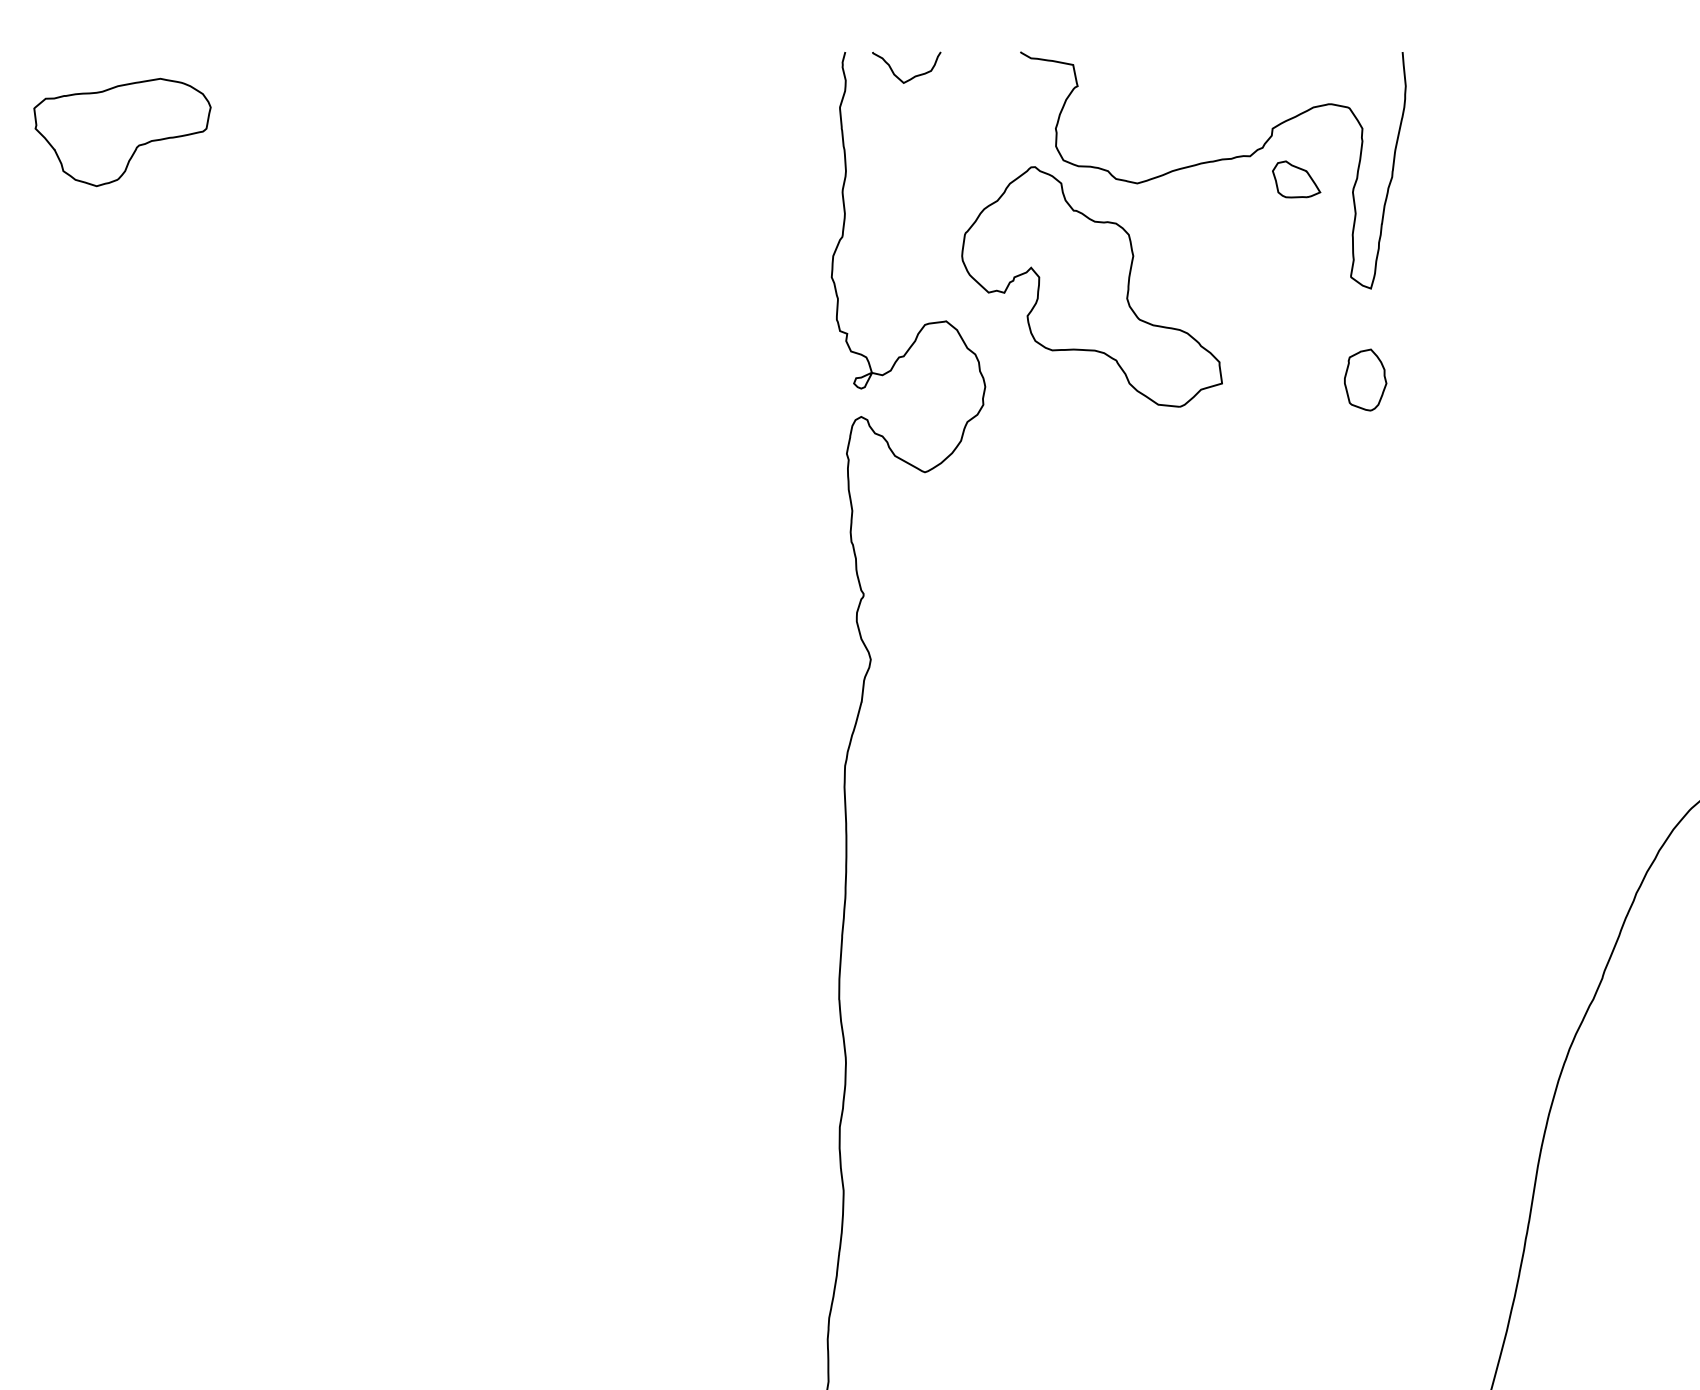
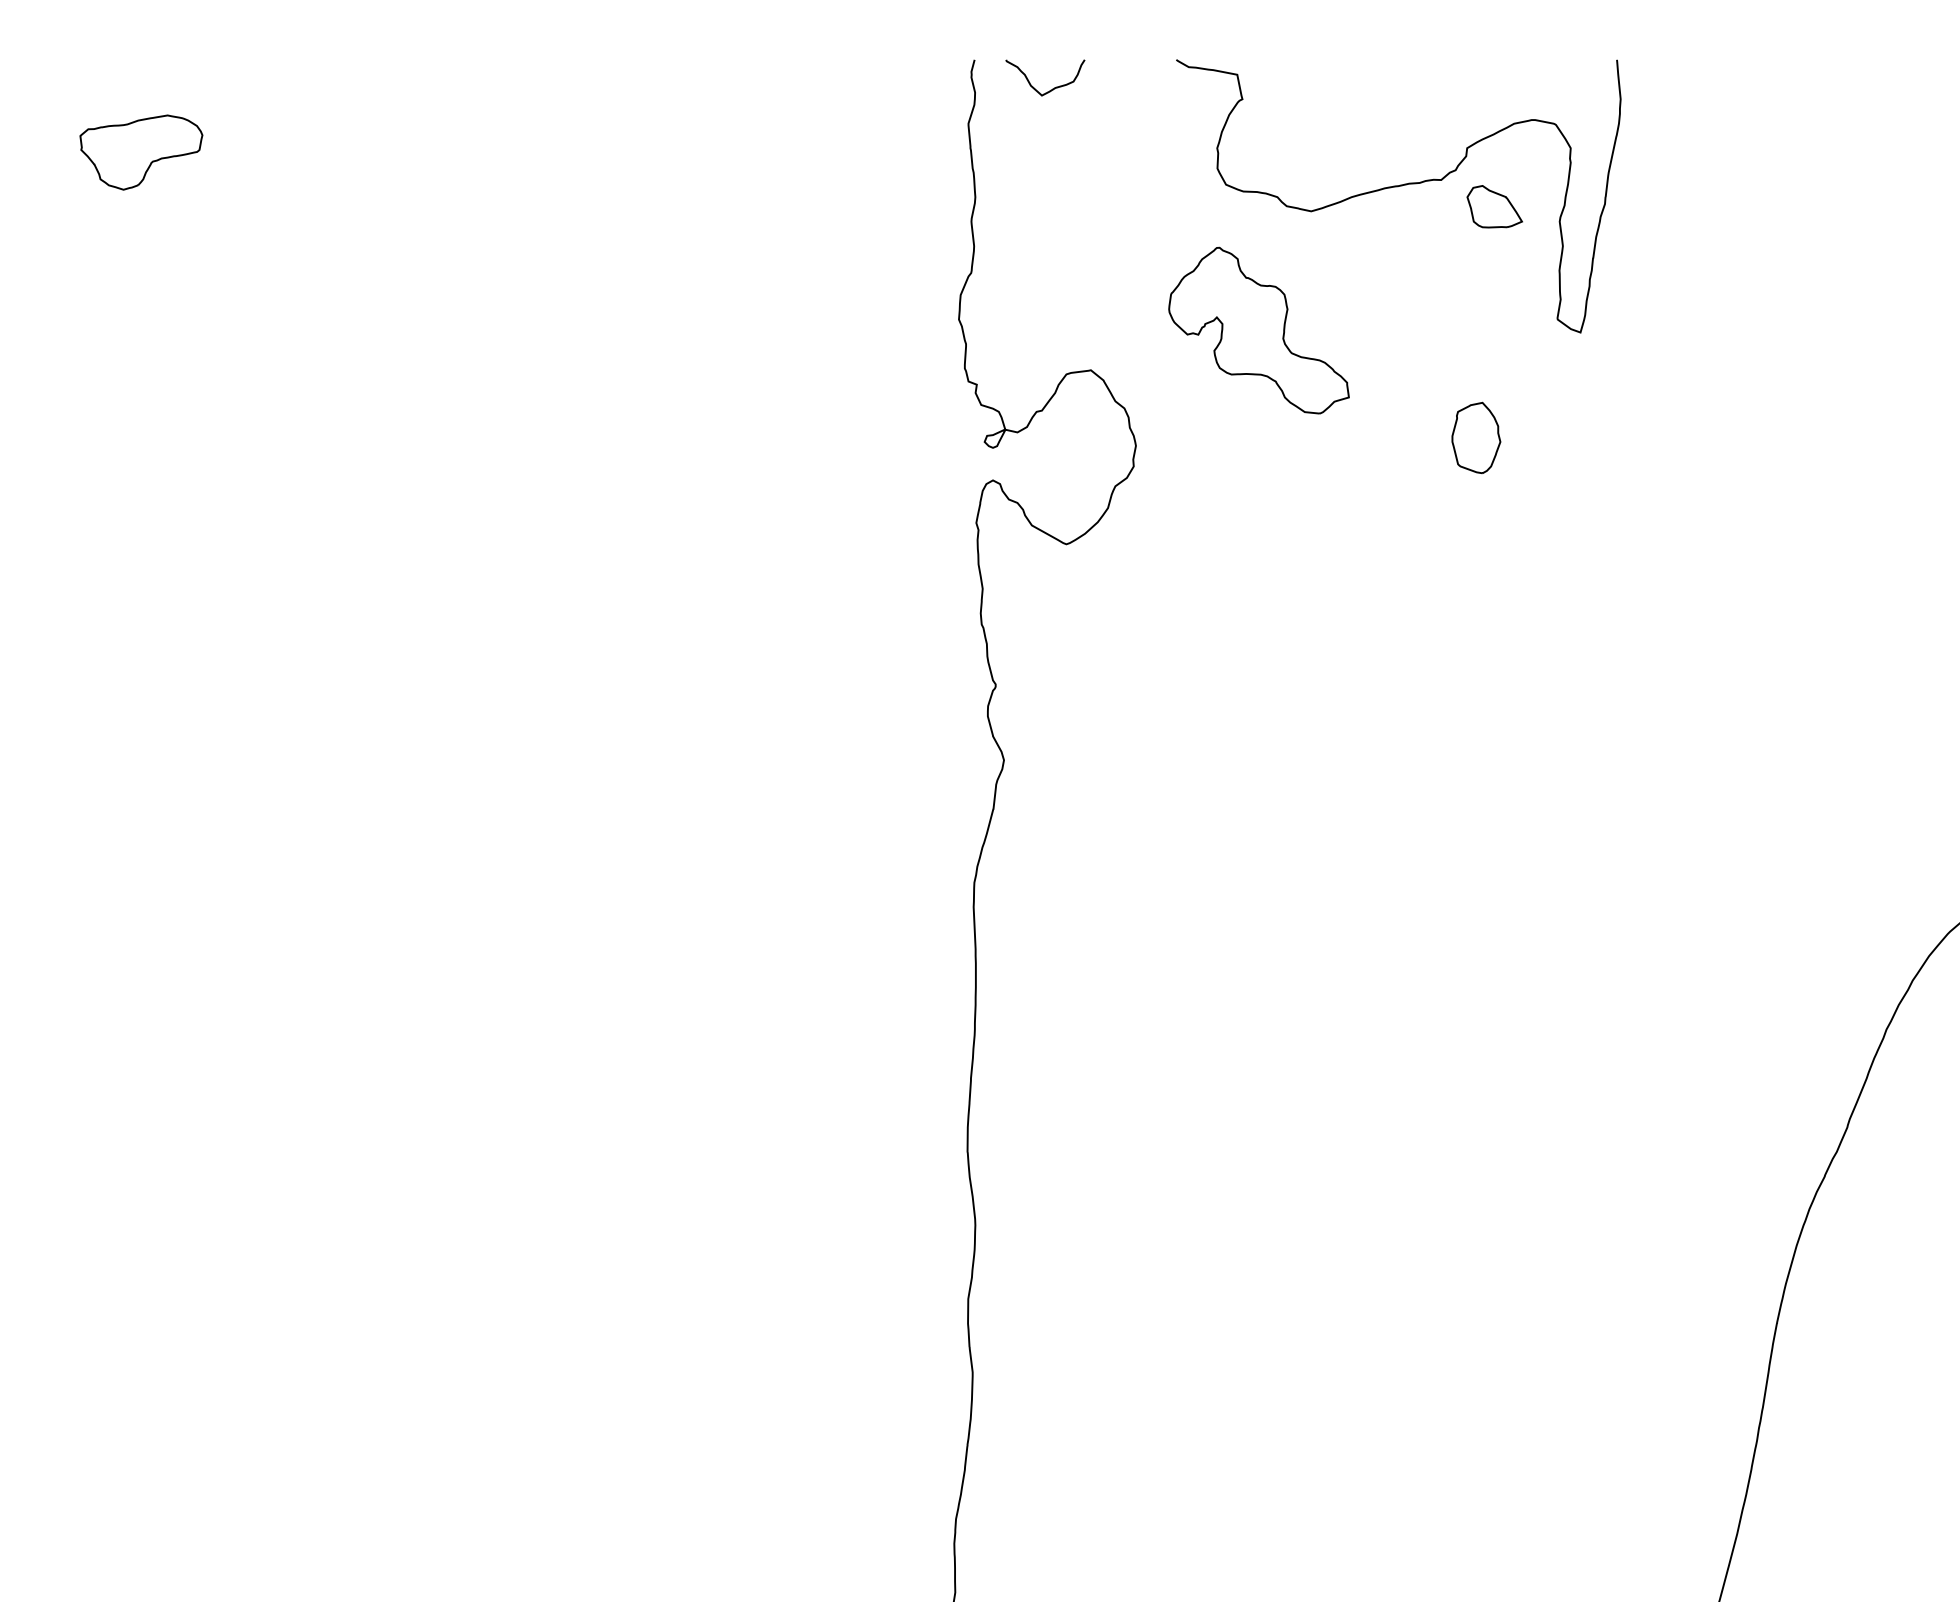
part: (122, 132) -> (141, 152), size x0.6
part: (1091, 286) -> (1258, 330), size x0.6
part: (1365, 379) -> (1476, 437), moved

